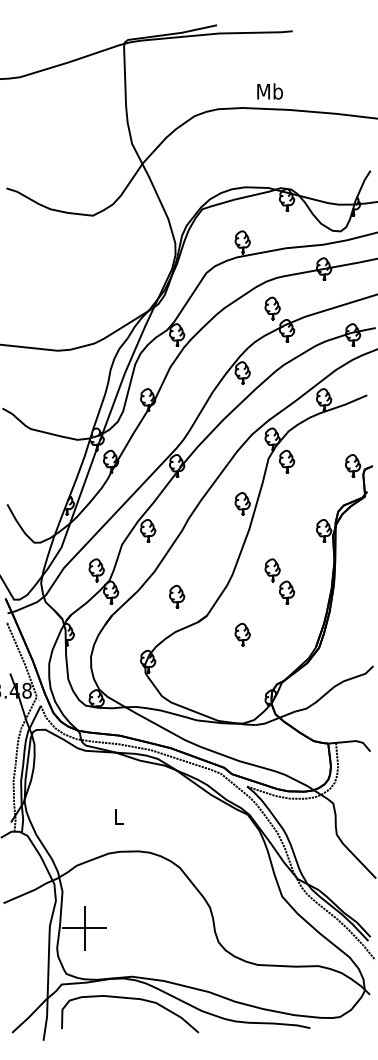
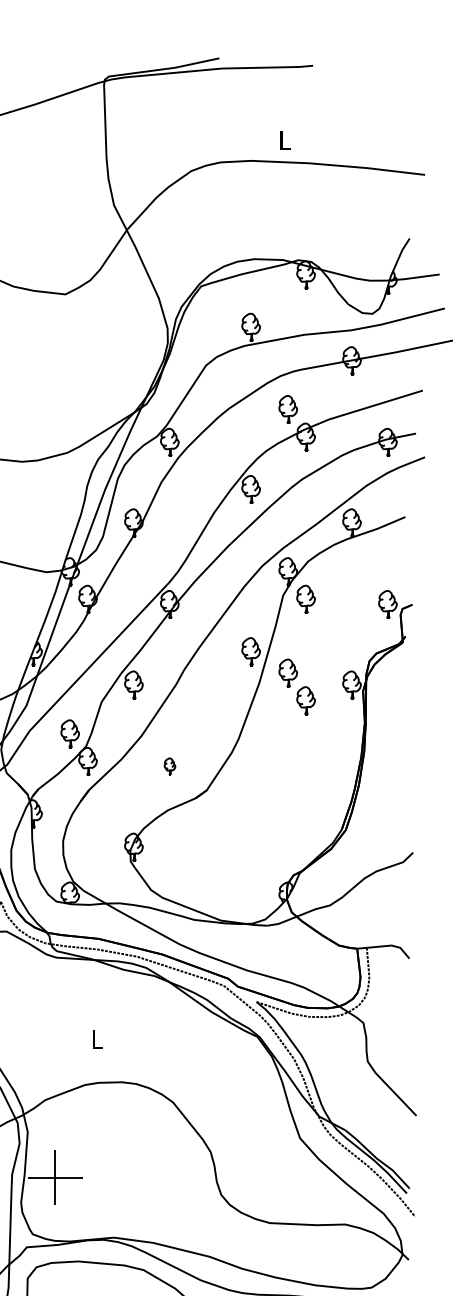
text: (269, 91) -> (284, 140), Mb -> L
part: (279, 581) -> (296, 687), moved
part: (177, 596) -> (170, 766), size x0.6
part: (242, 634) -> (250, 813), removed

